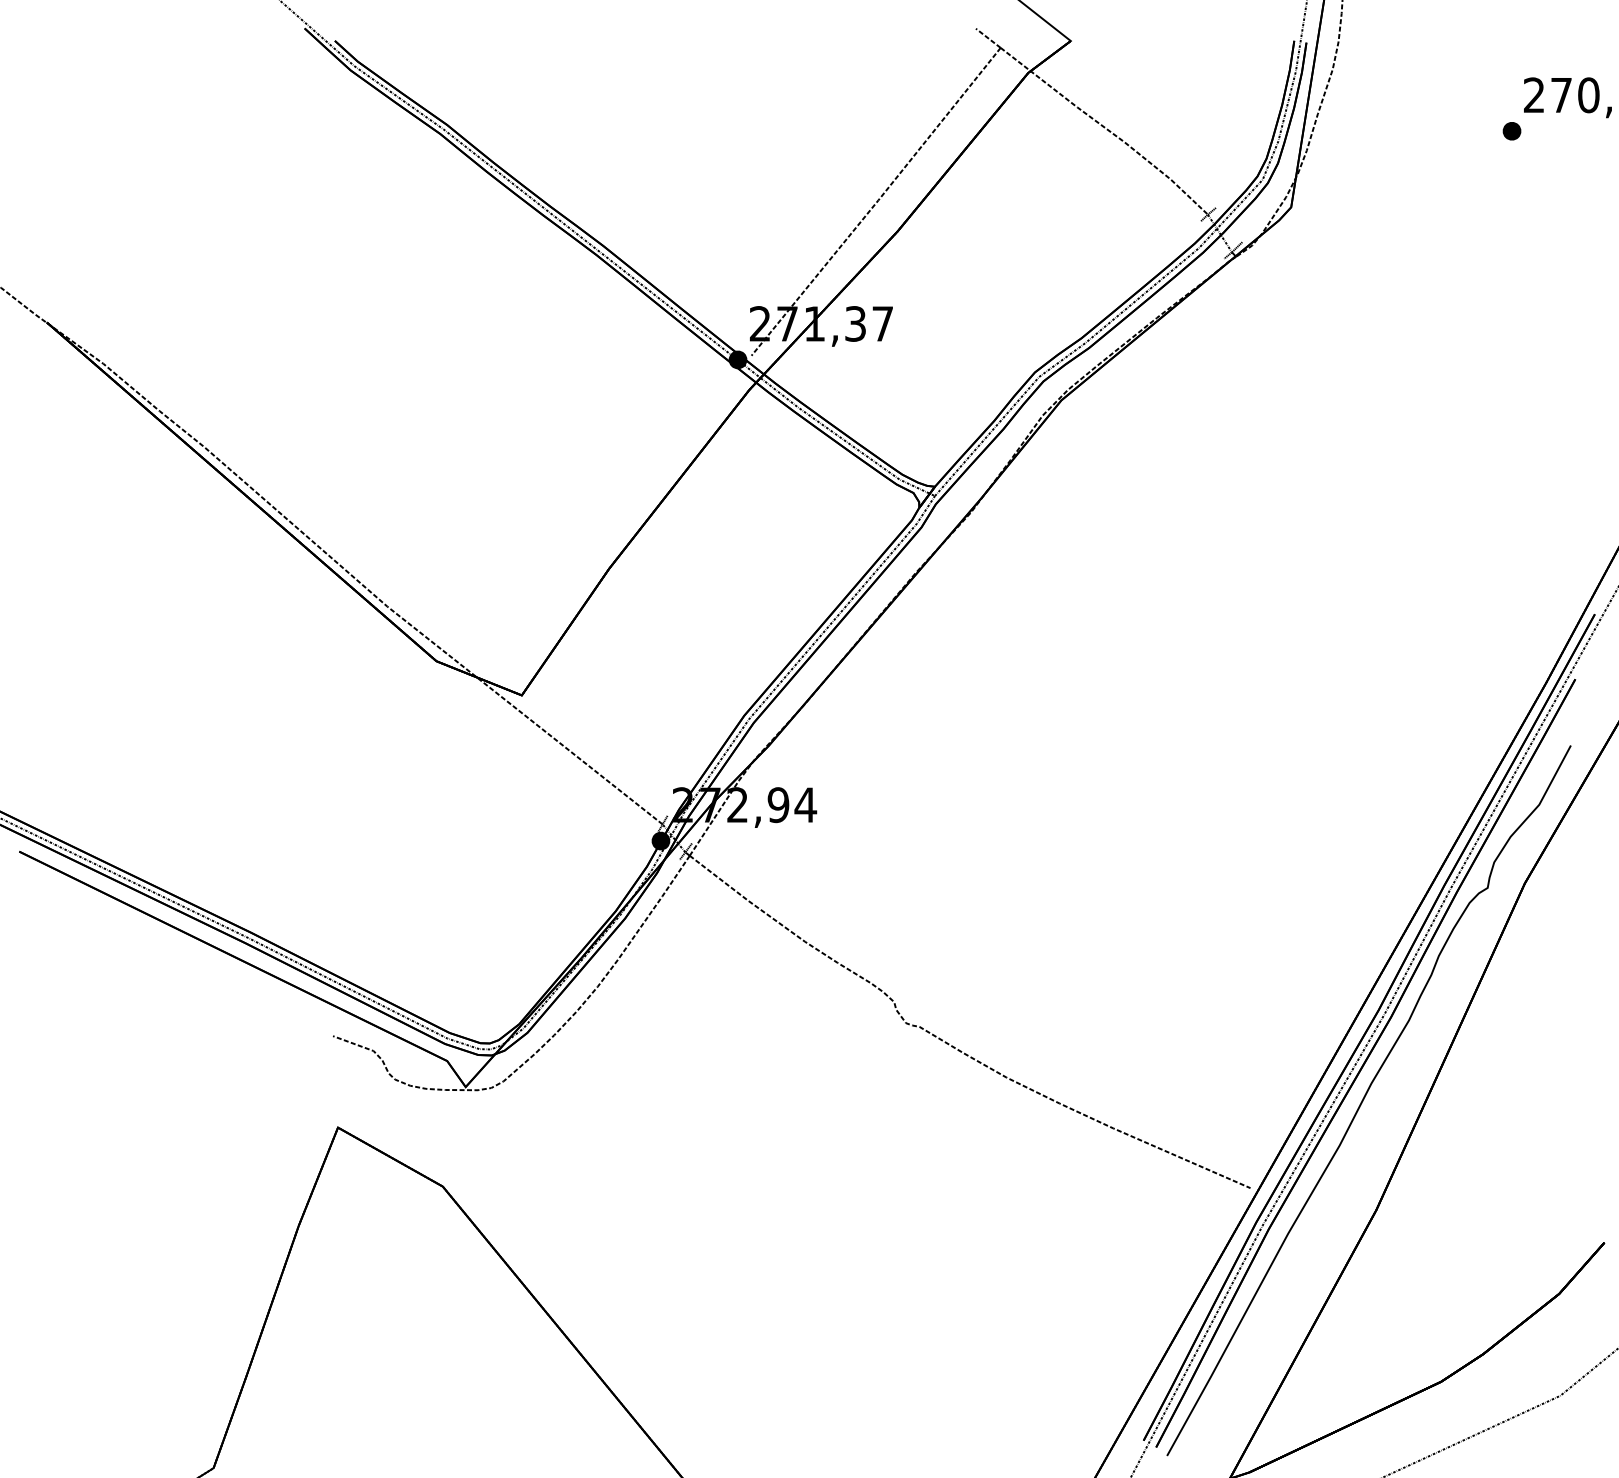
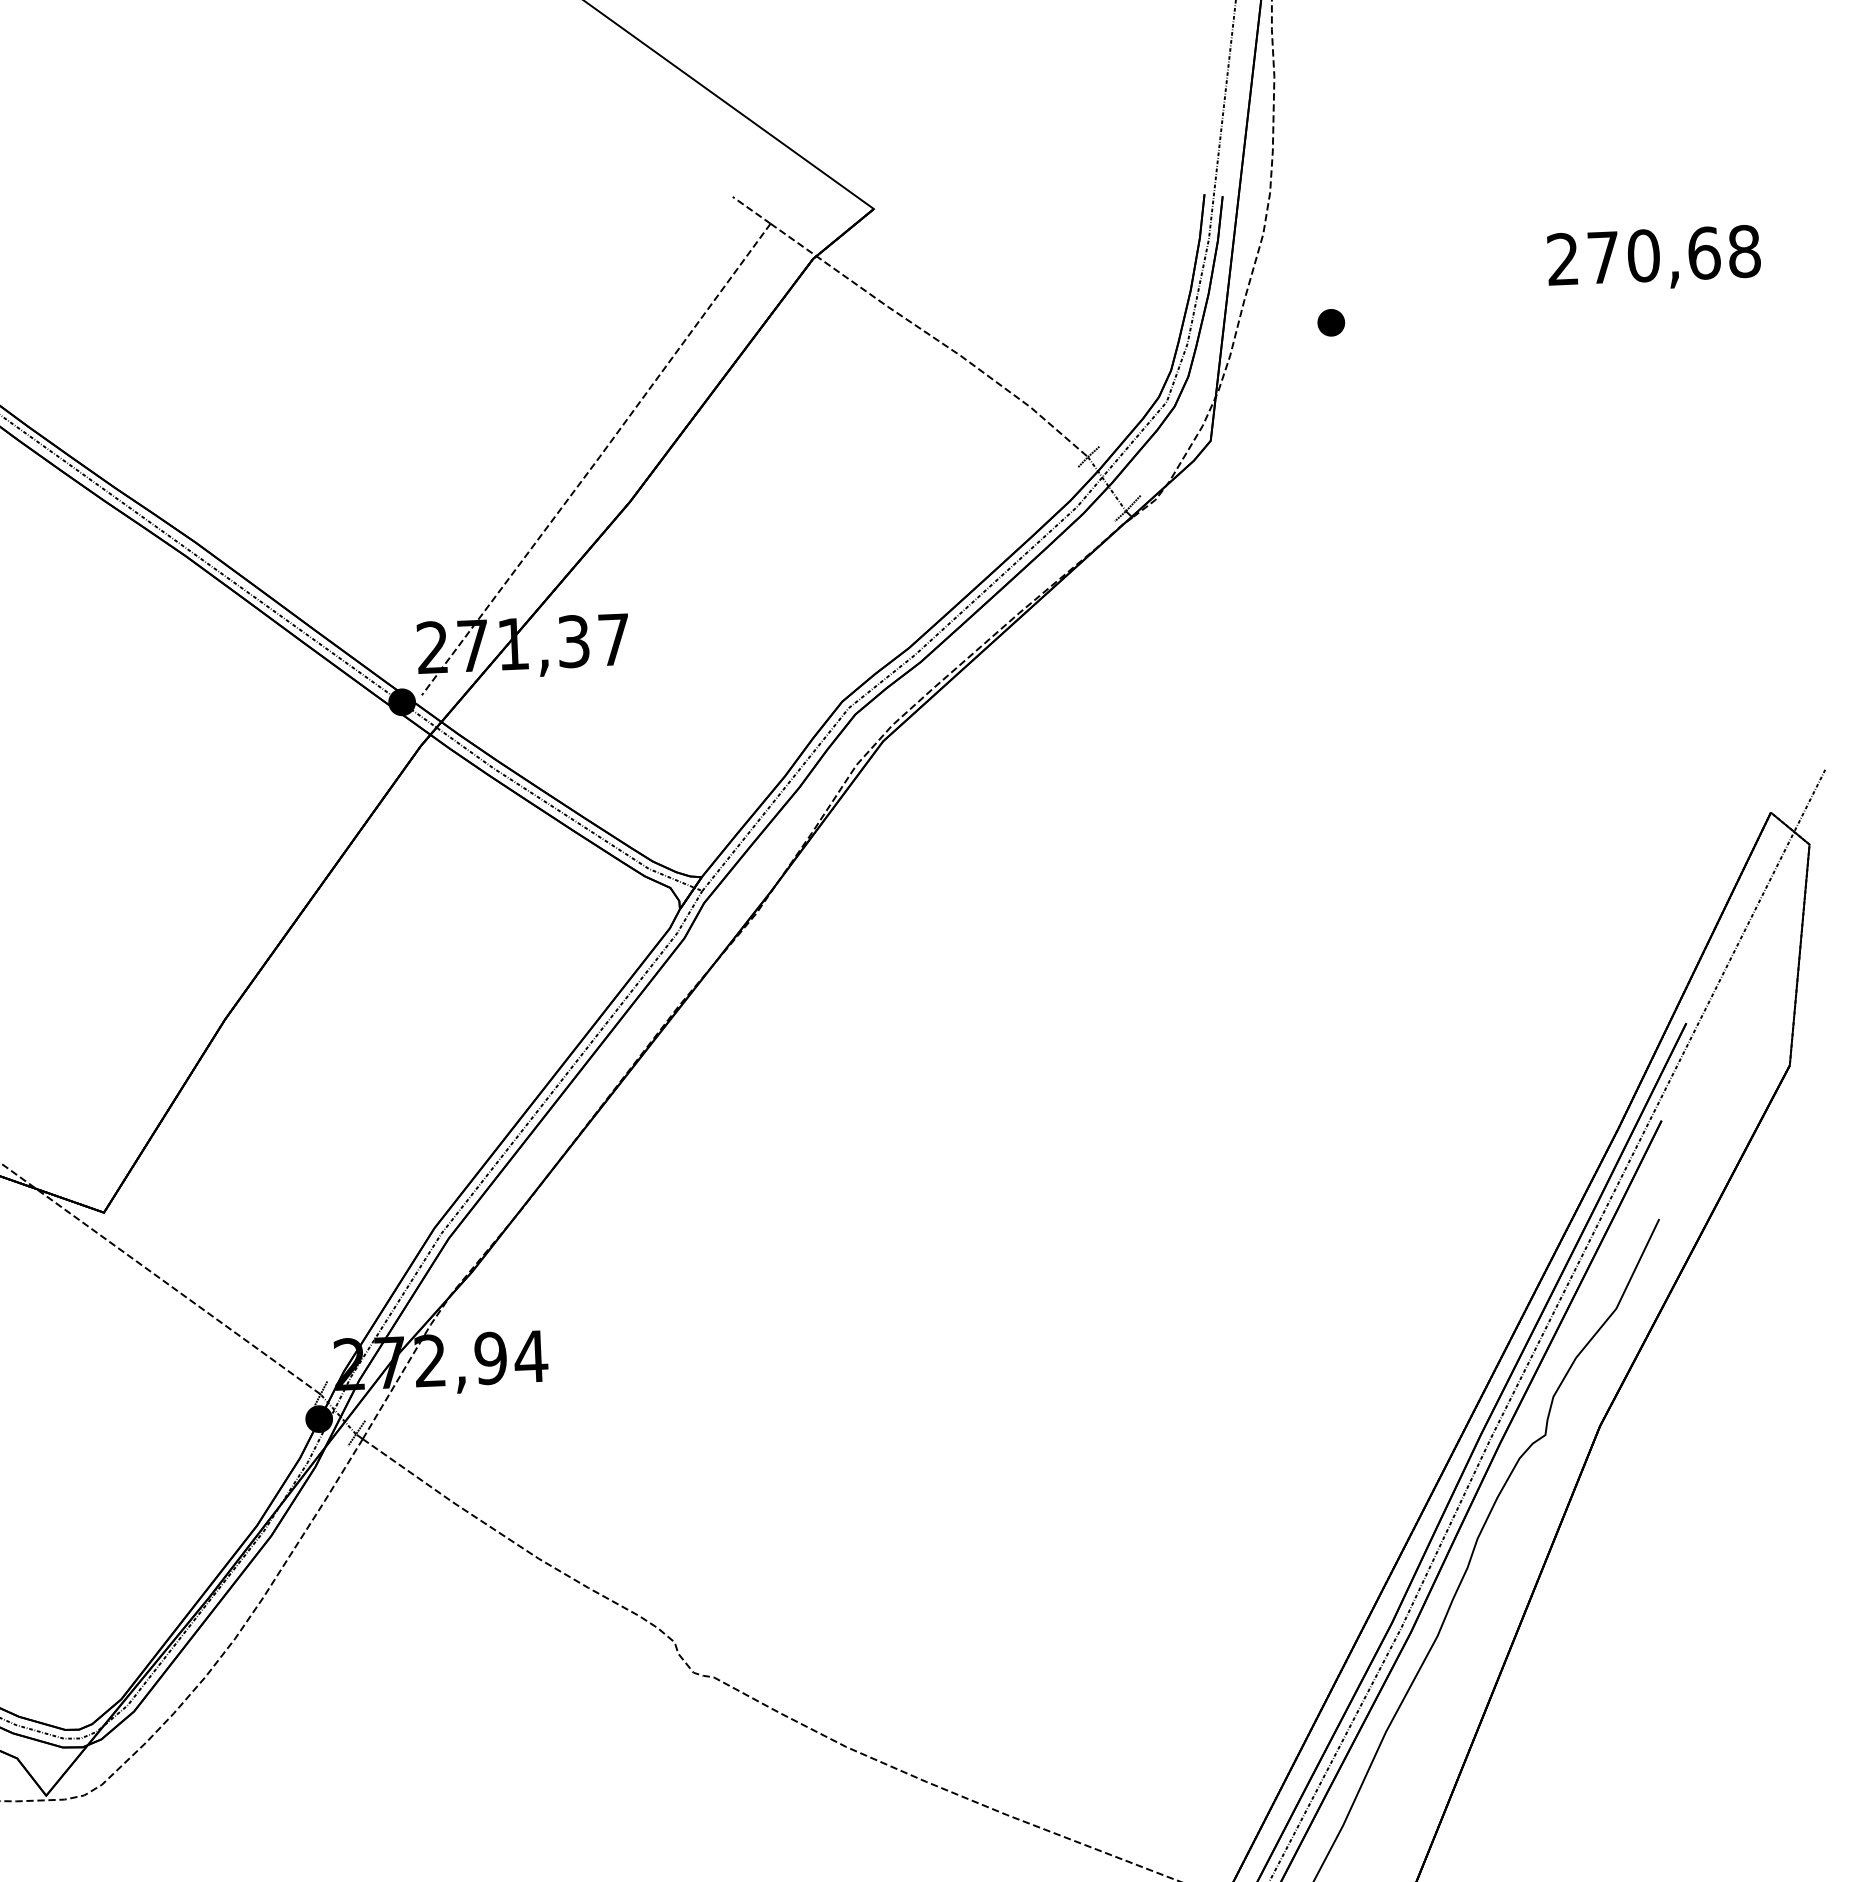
part: (1511, 131) -> (1330, 323), moved

